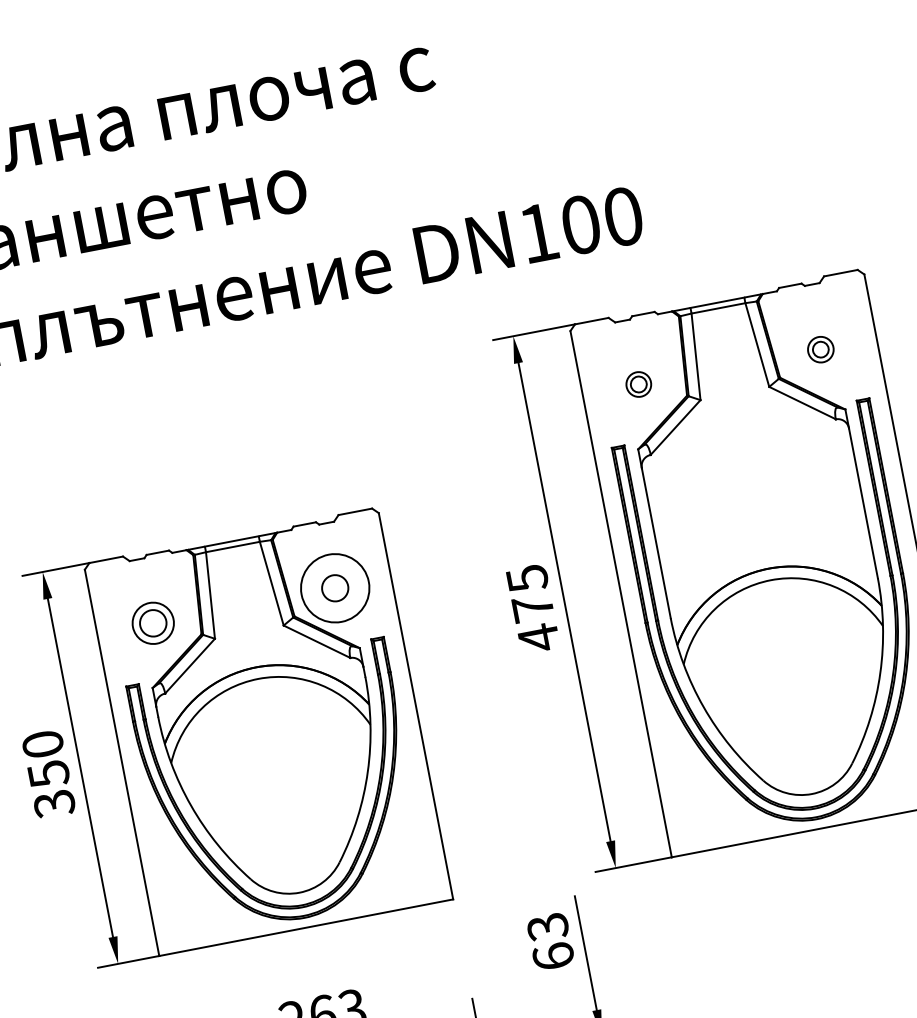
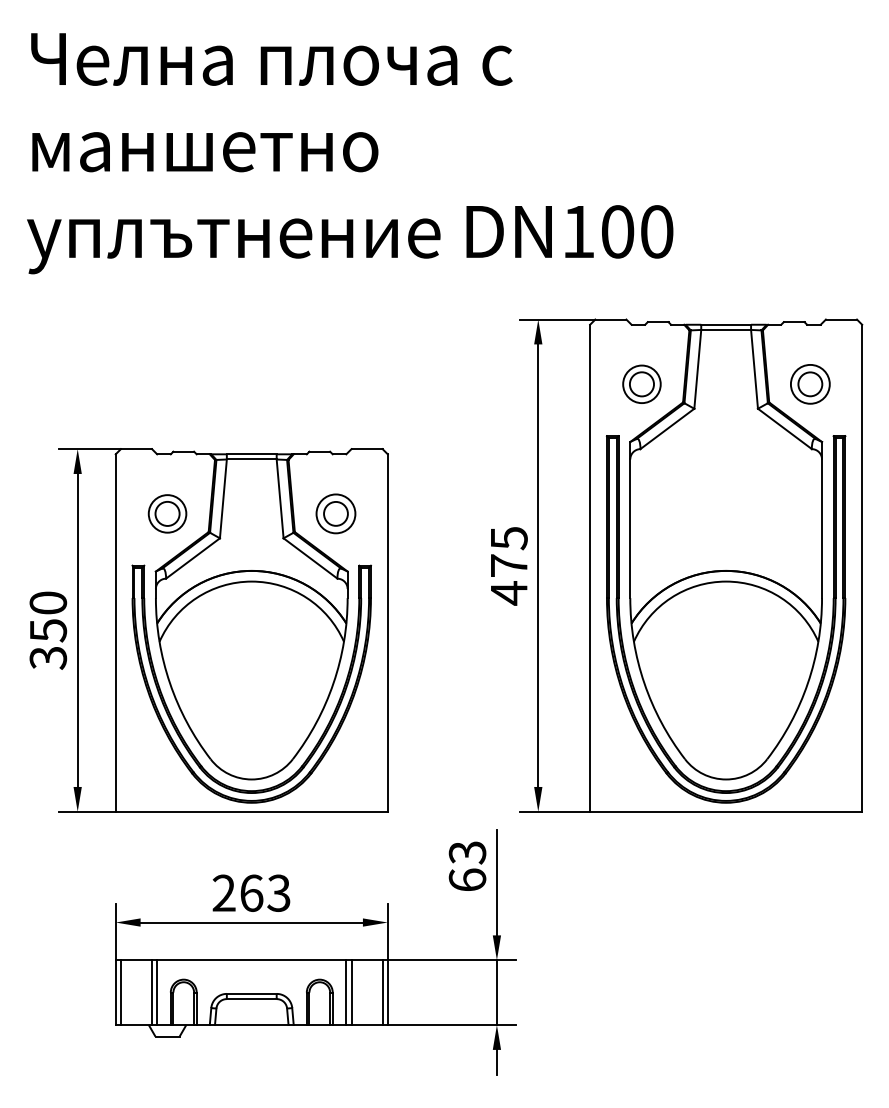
part: (820, 349) -> (810, 384), size x1.67
part: (638, 383) -> (641, 383), size x1.67
circle: (334, 587) -> (335, 513), size x0.62

